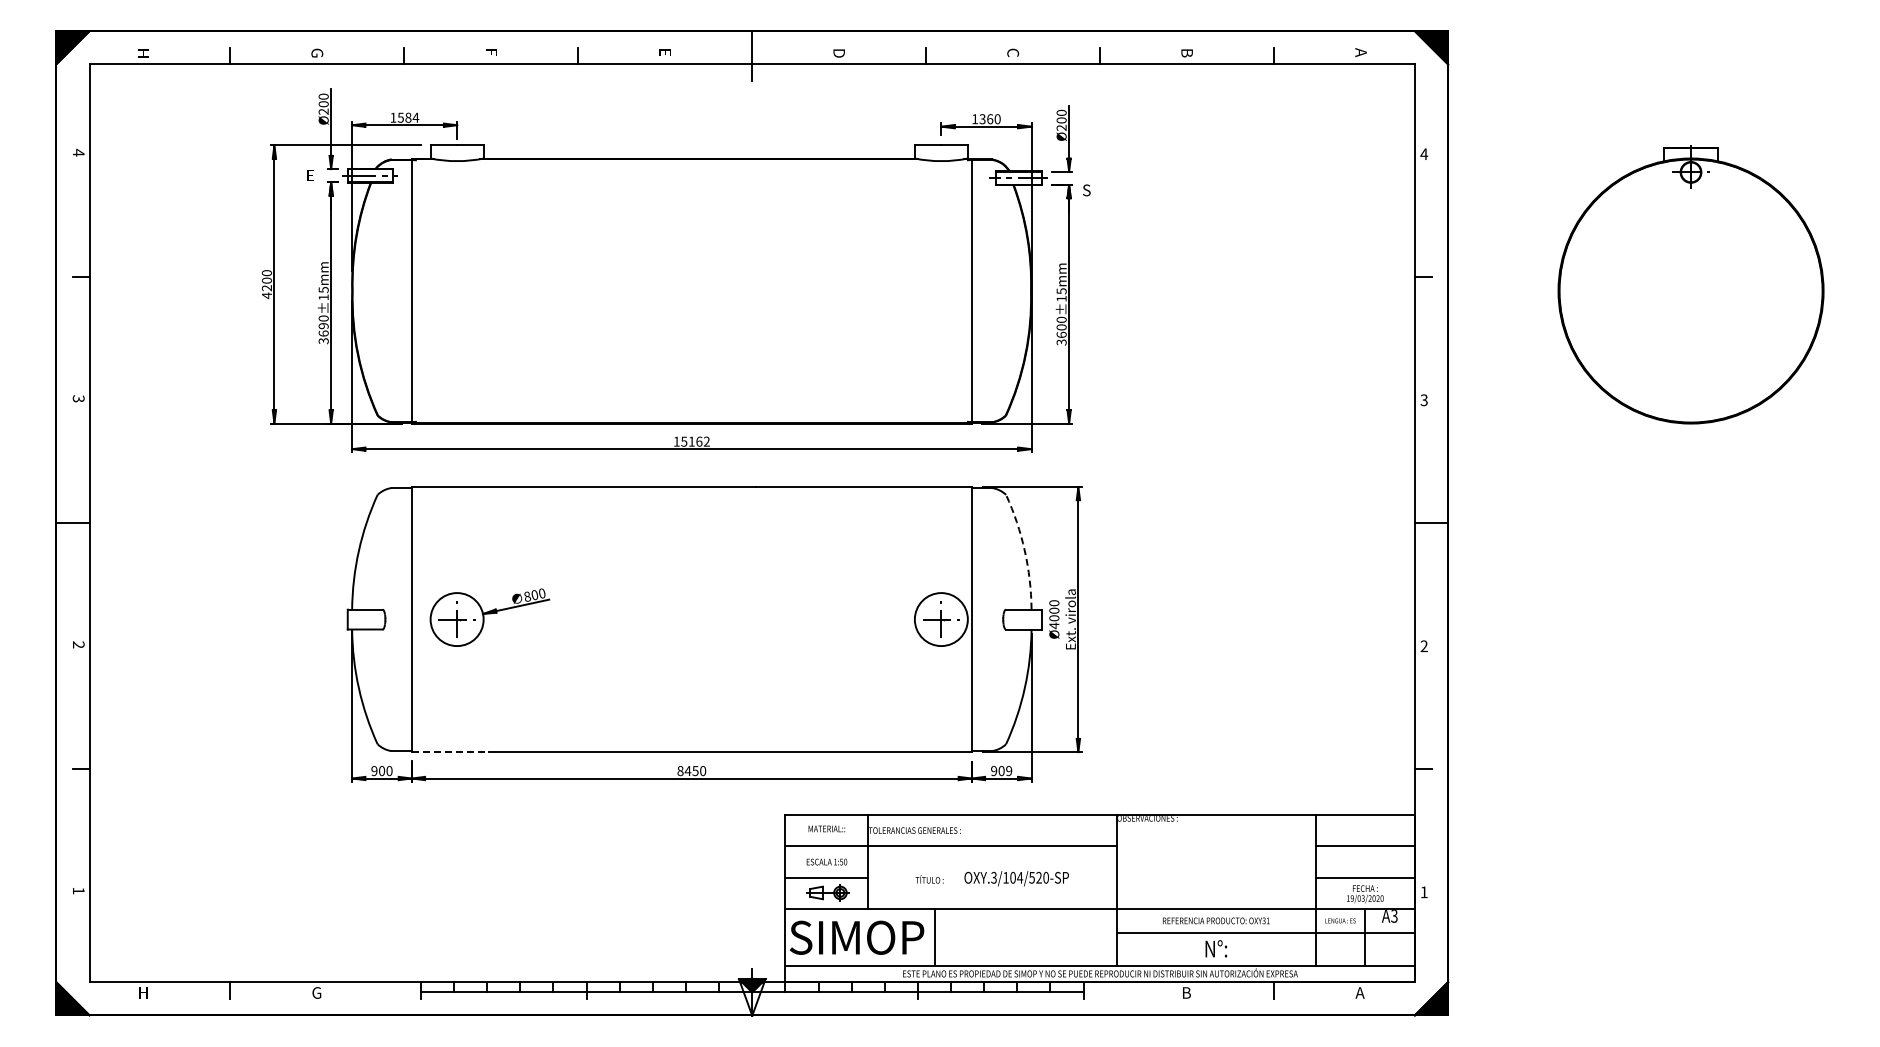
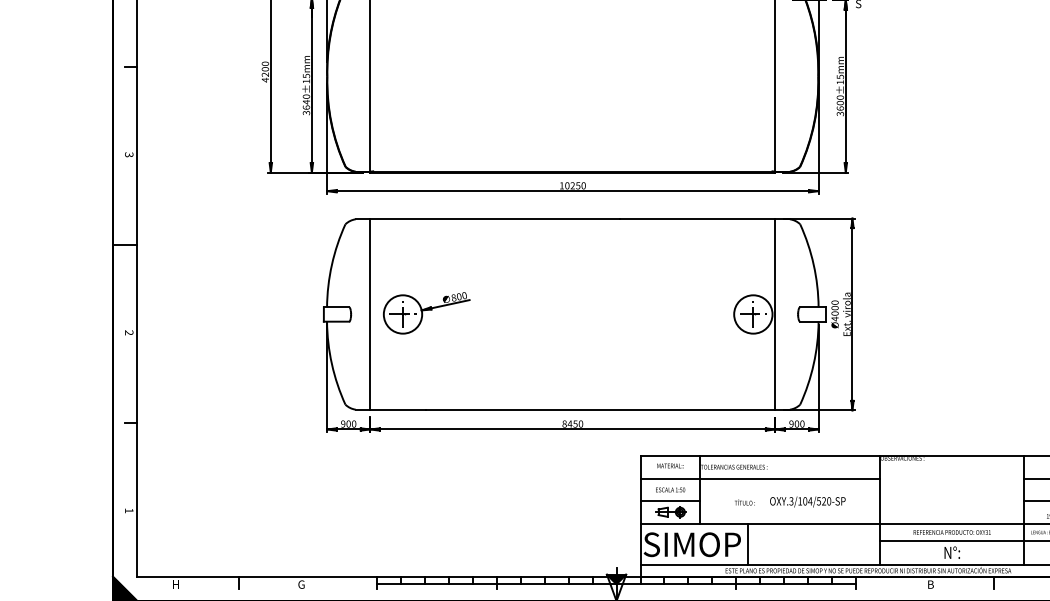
text: (323, 325) -> (306, 101), 3690±15mm -> 3640±15mm
text: (695, 441) -> (575, 185), 15162 -> 10250
arc: (1024, 550) -> (813, 264), dashed -> solid
line: (450, 752) -> (398, 410), dashed -> solid
text: (1009, 770) -> (802, 423), 909 -> 900

